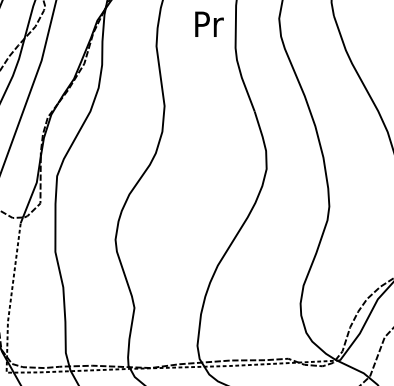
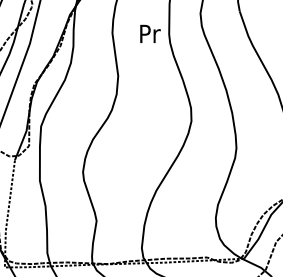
text: (209, 23) -> (150, 33), moved

